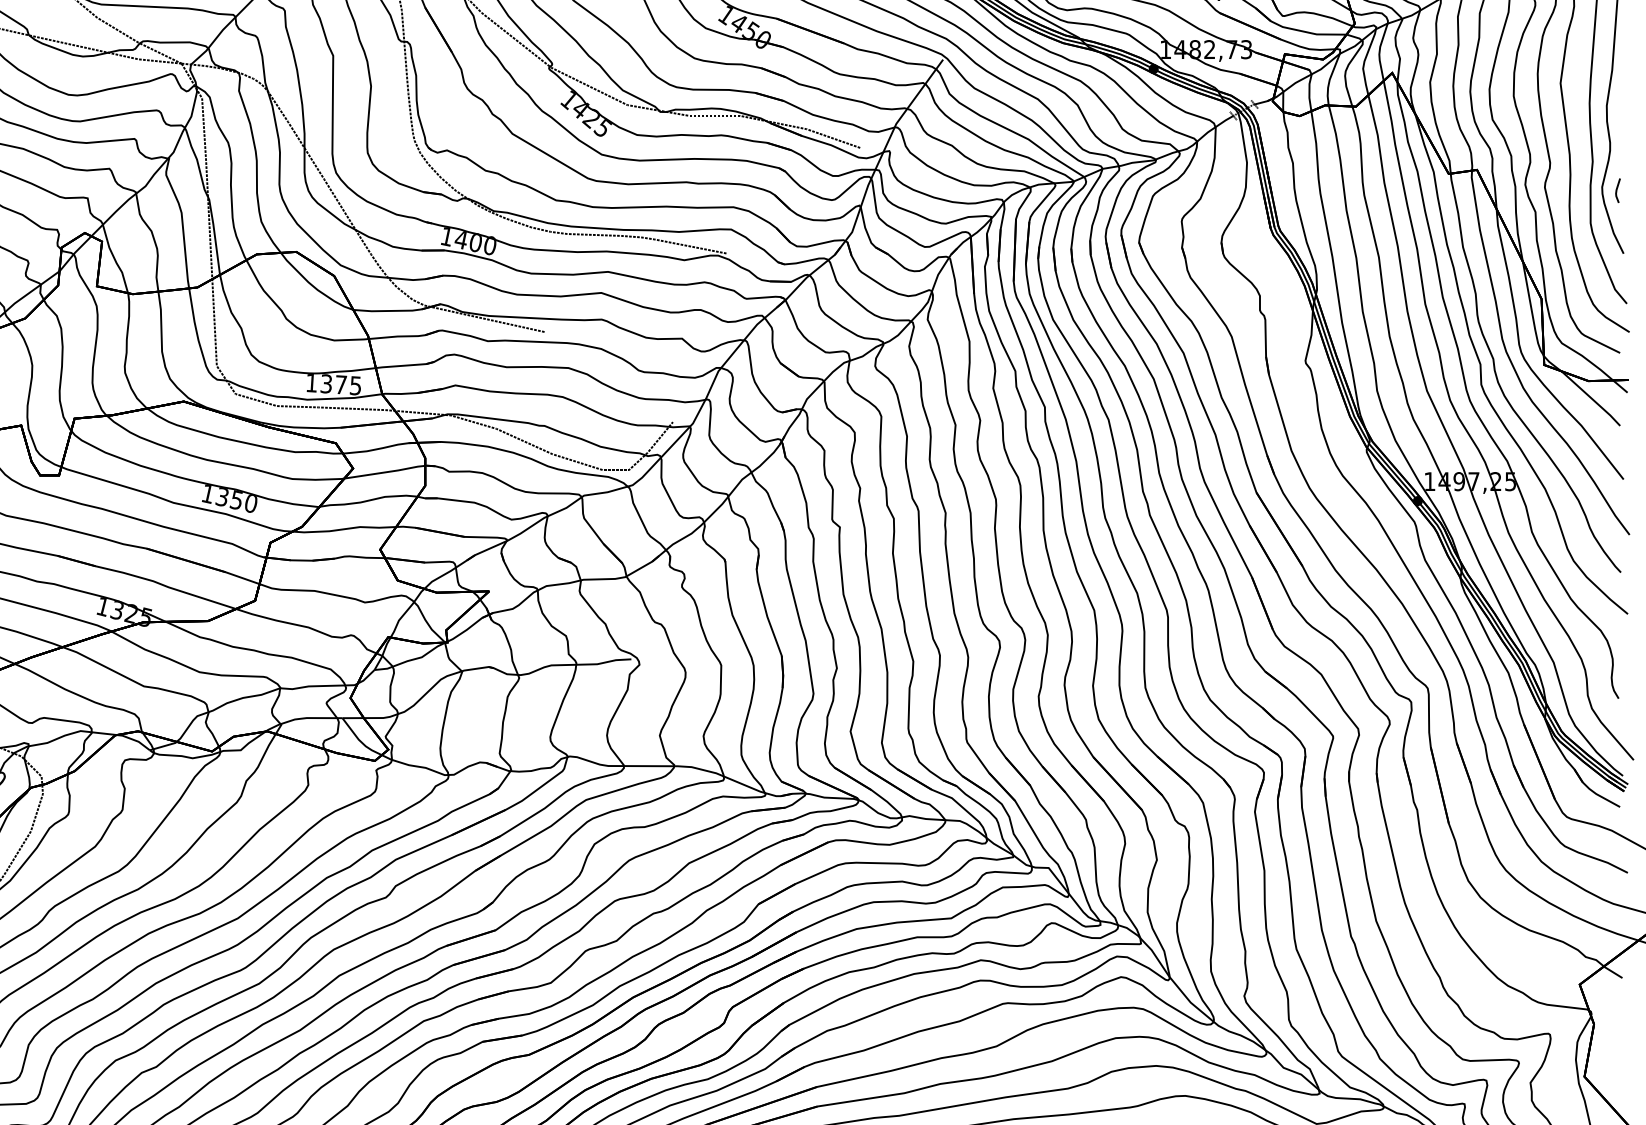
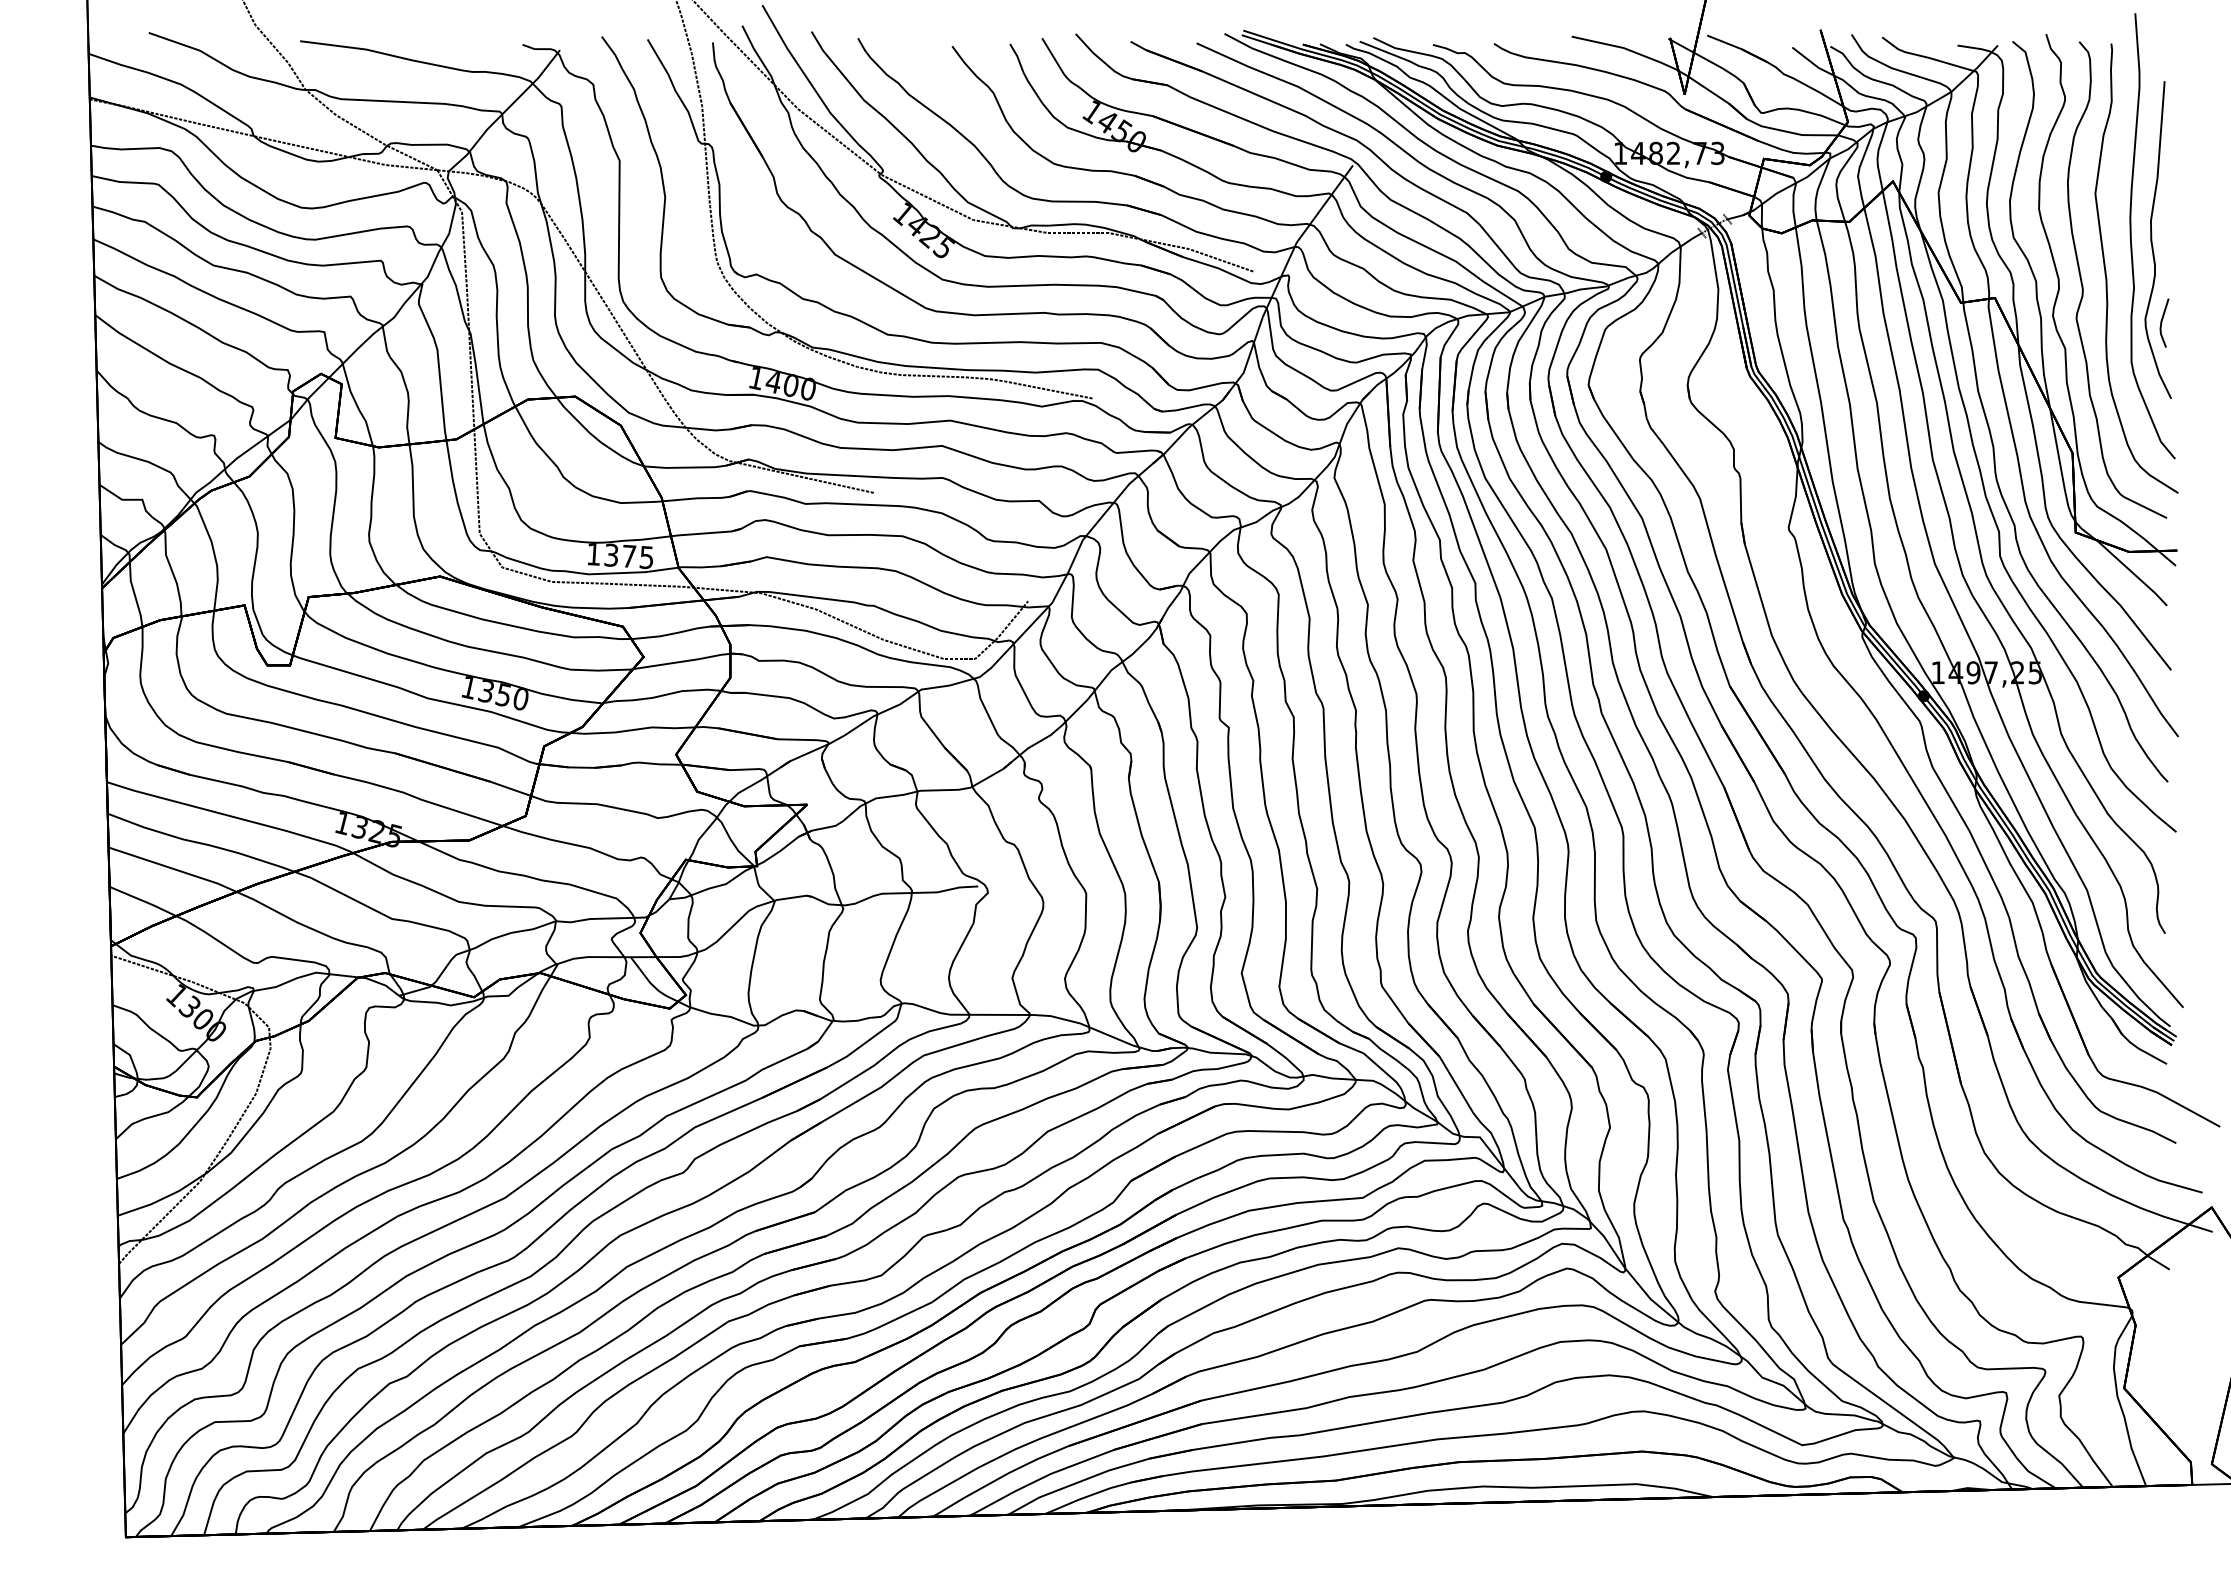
part: (1618, 190) -> (2164, 322), size x1.67

